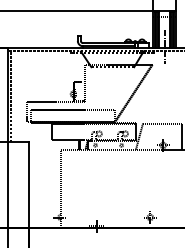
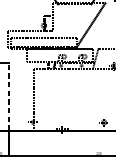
line: (28, 185) -> (8, 97), solid -> dashed

